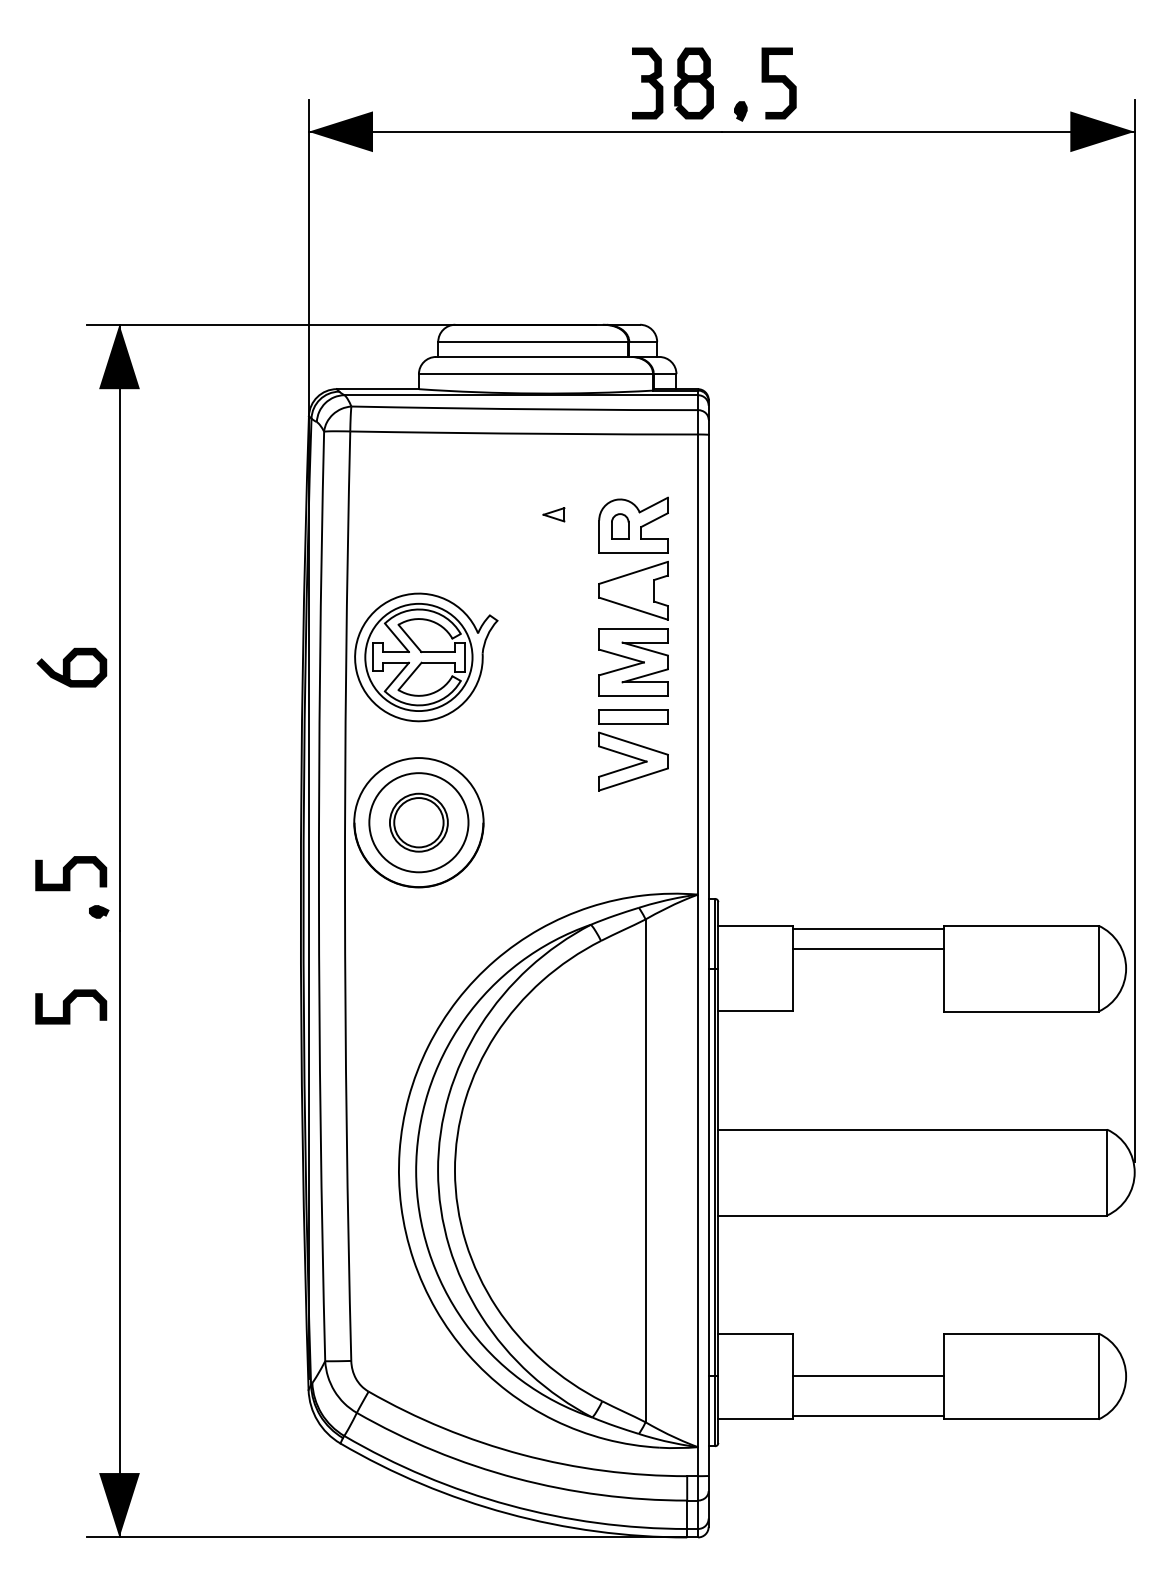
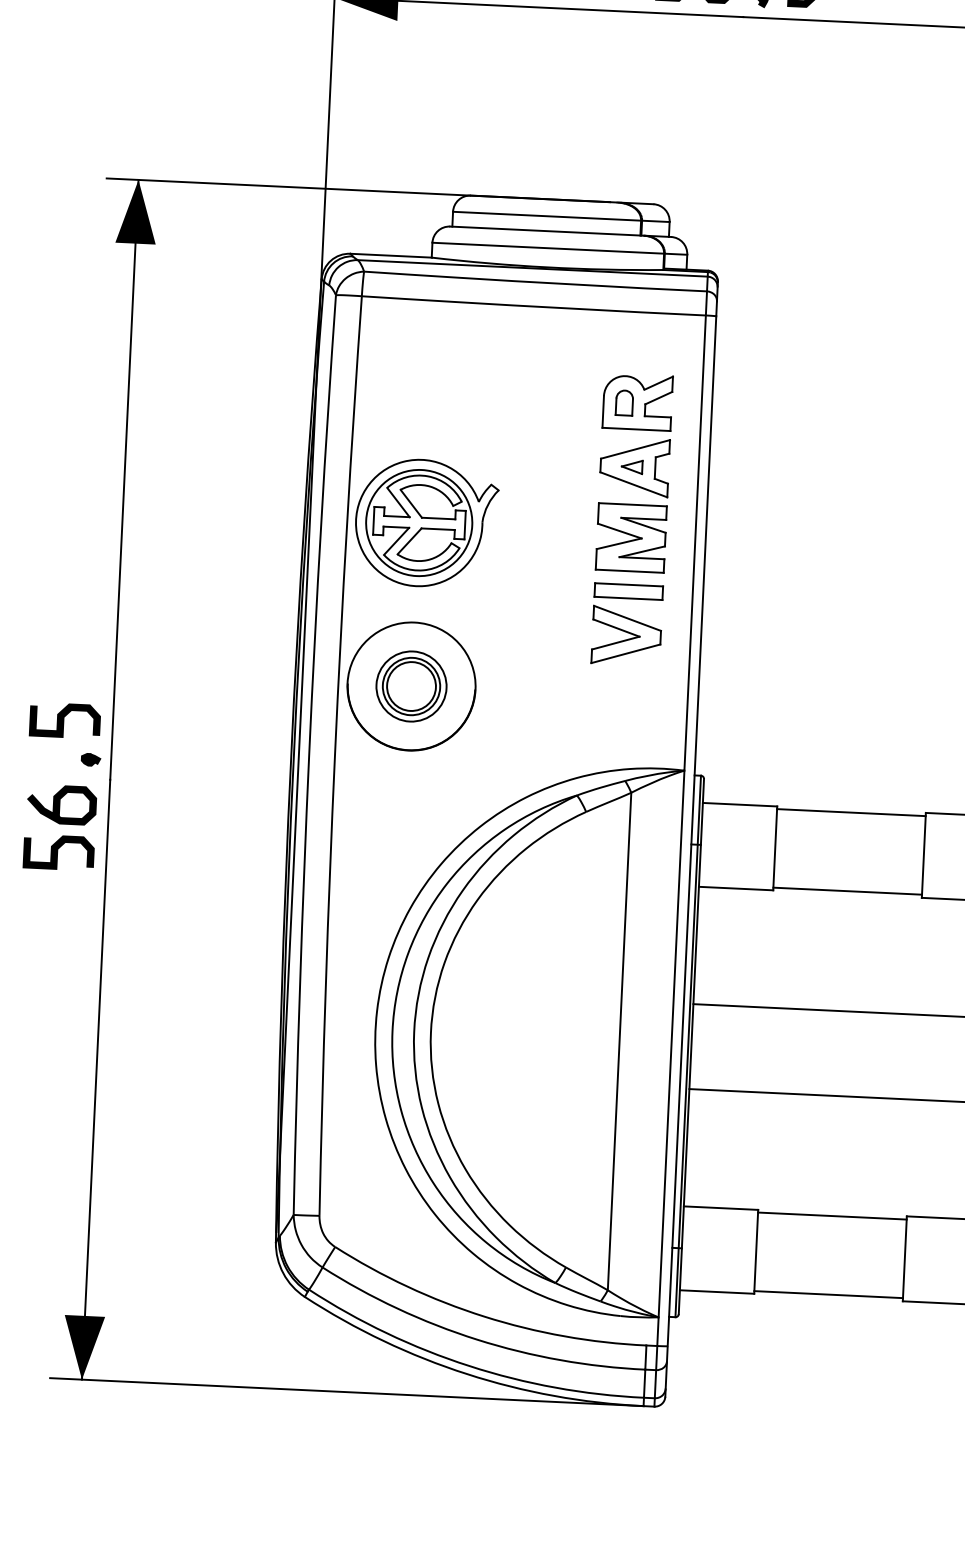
part: (553, 514) -> (631, 466), moved
curve: (70, 667) -> (60, 804), moved
circle: (418, 822) -> (411, 686), size x0.71
line: (868, 949) -> (847, 891), moved
line: (868, 1375) -> (832, 1215), moved

